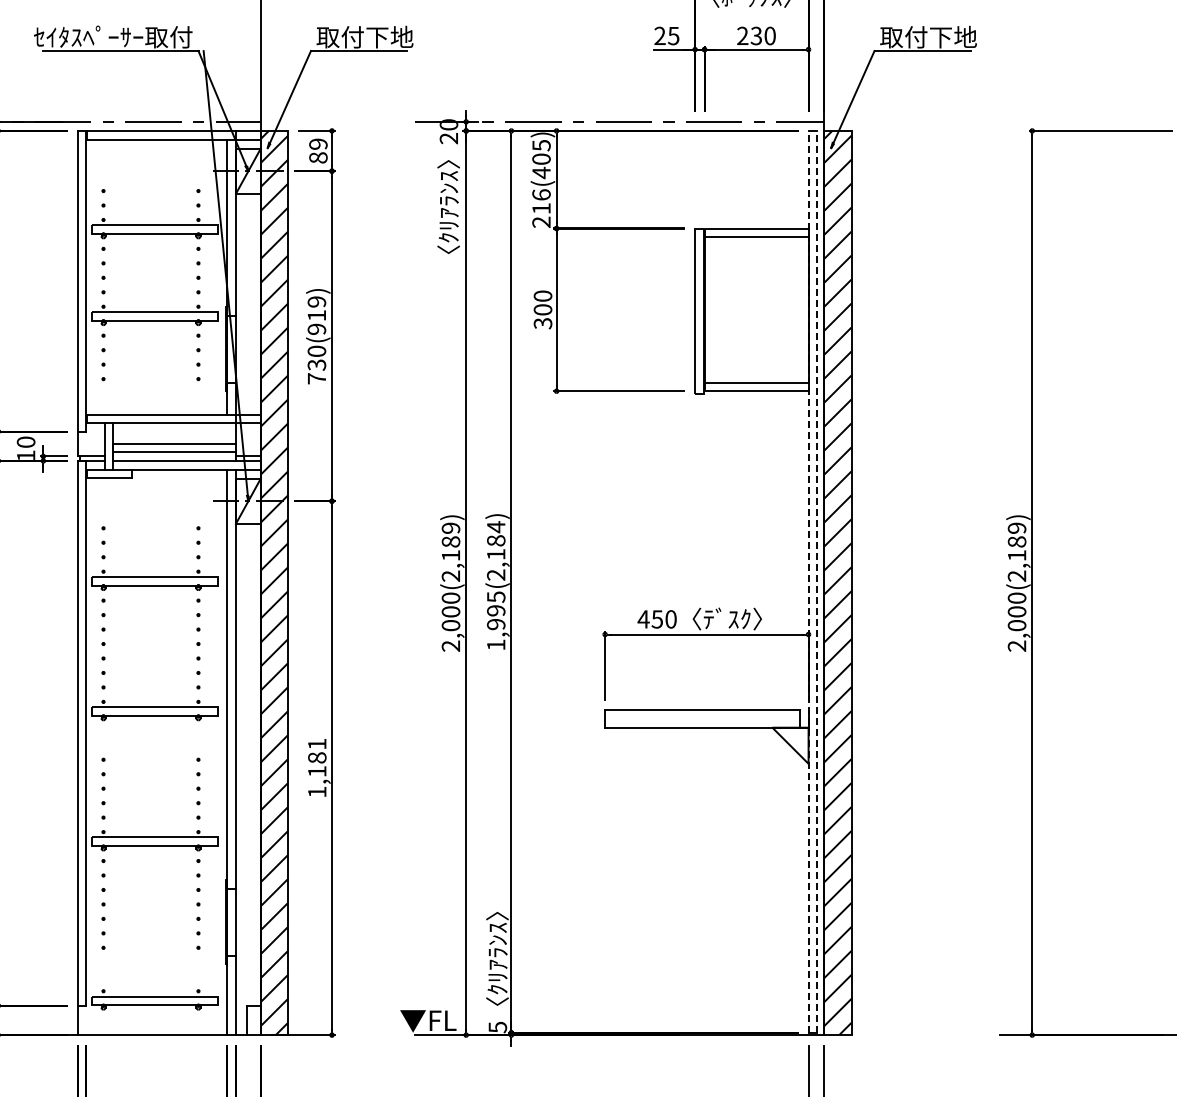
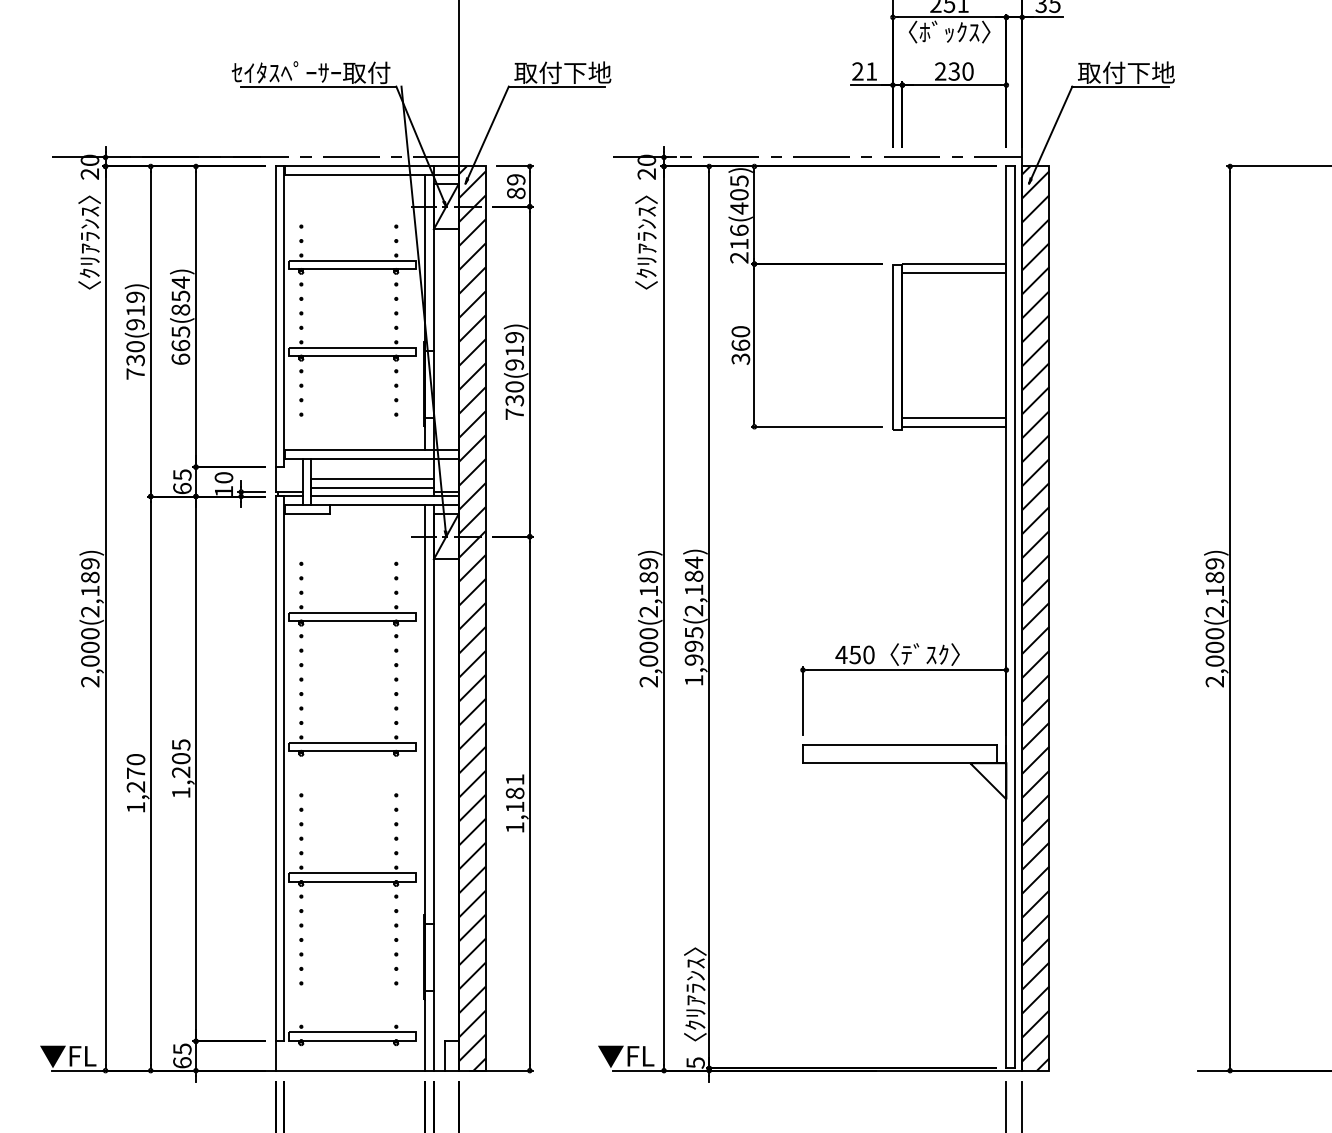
text: (673, 35) -> (871, 71), 25 -> 21
text: (542, 308) -> (740, 344), 300 -> 360
line: (808, 581) -> (1006, 617), dashed -> solid
line: (817, 581) -> (1015, 617), dashed -> solid

